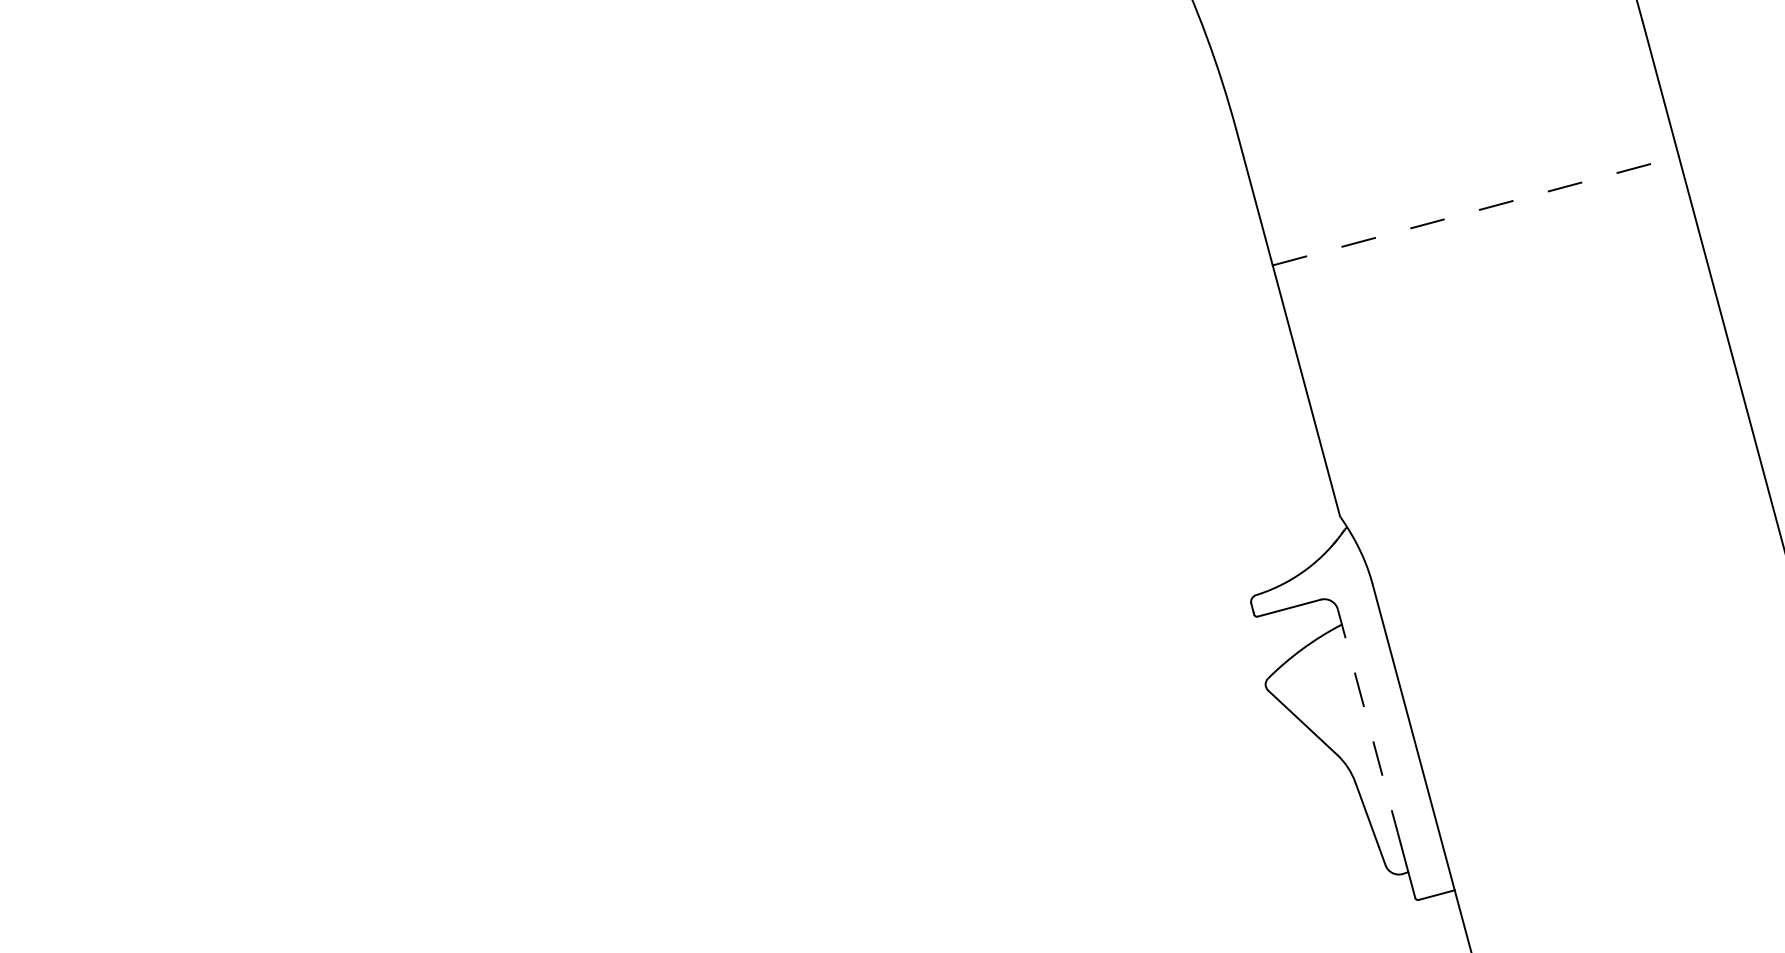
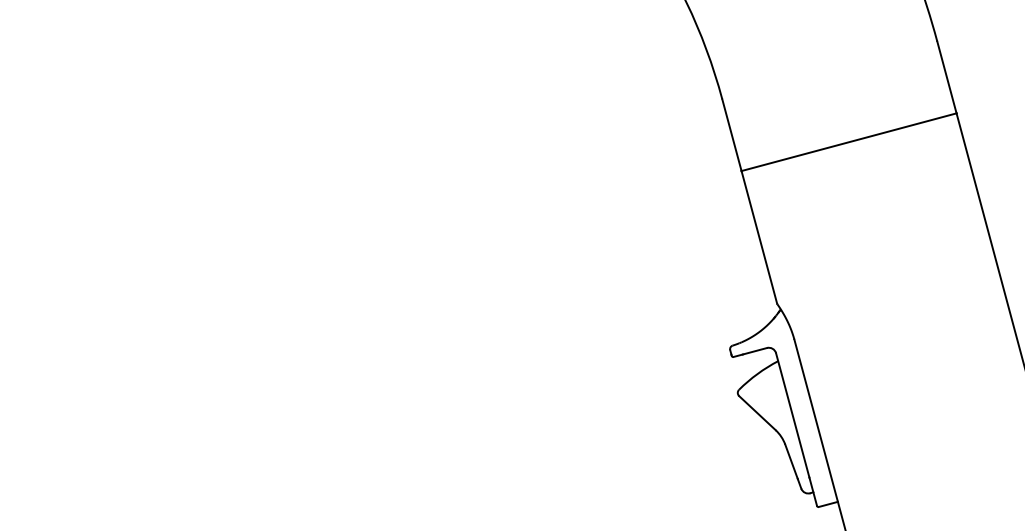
line: (1476, 211) -> (849, 142), dashed -> solid
line: (1368, 725) -> (792, 414), dashed -> solid

